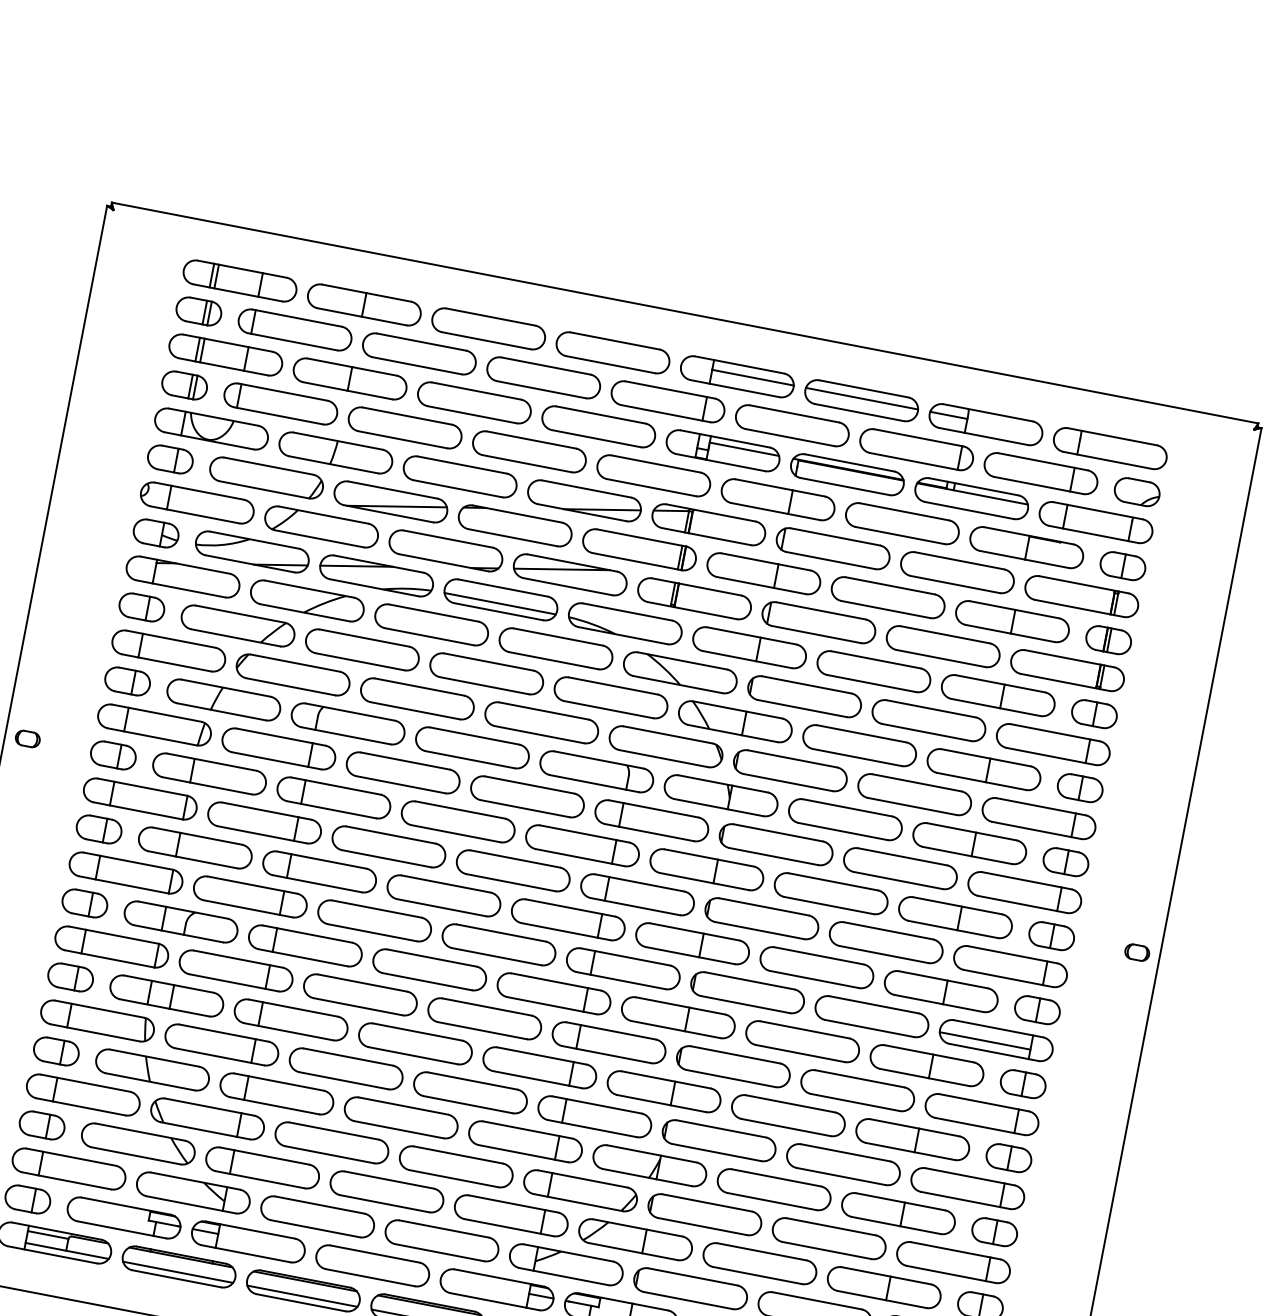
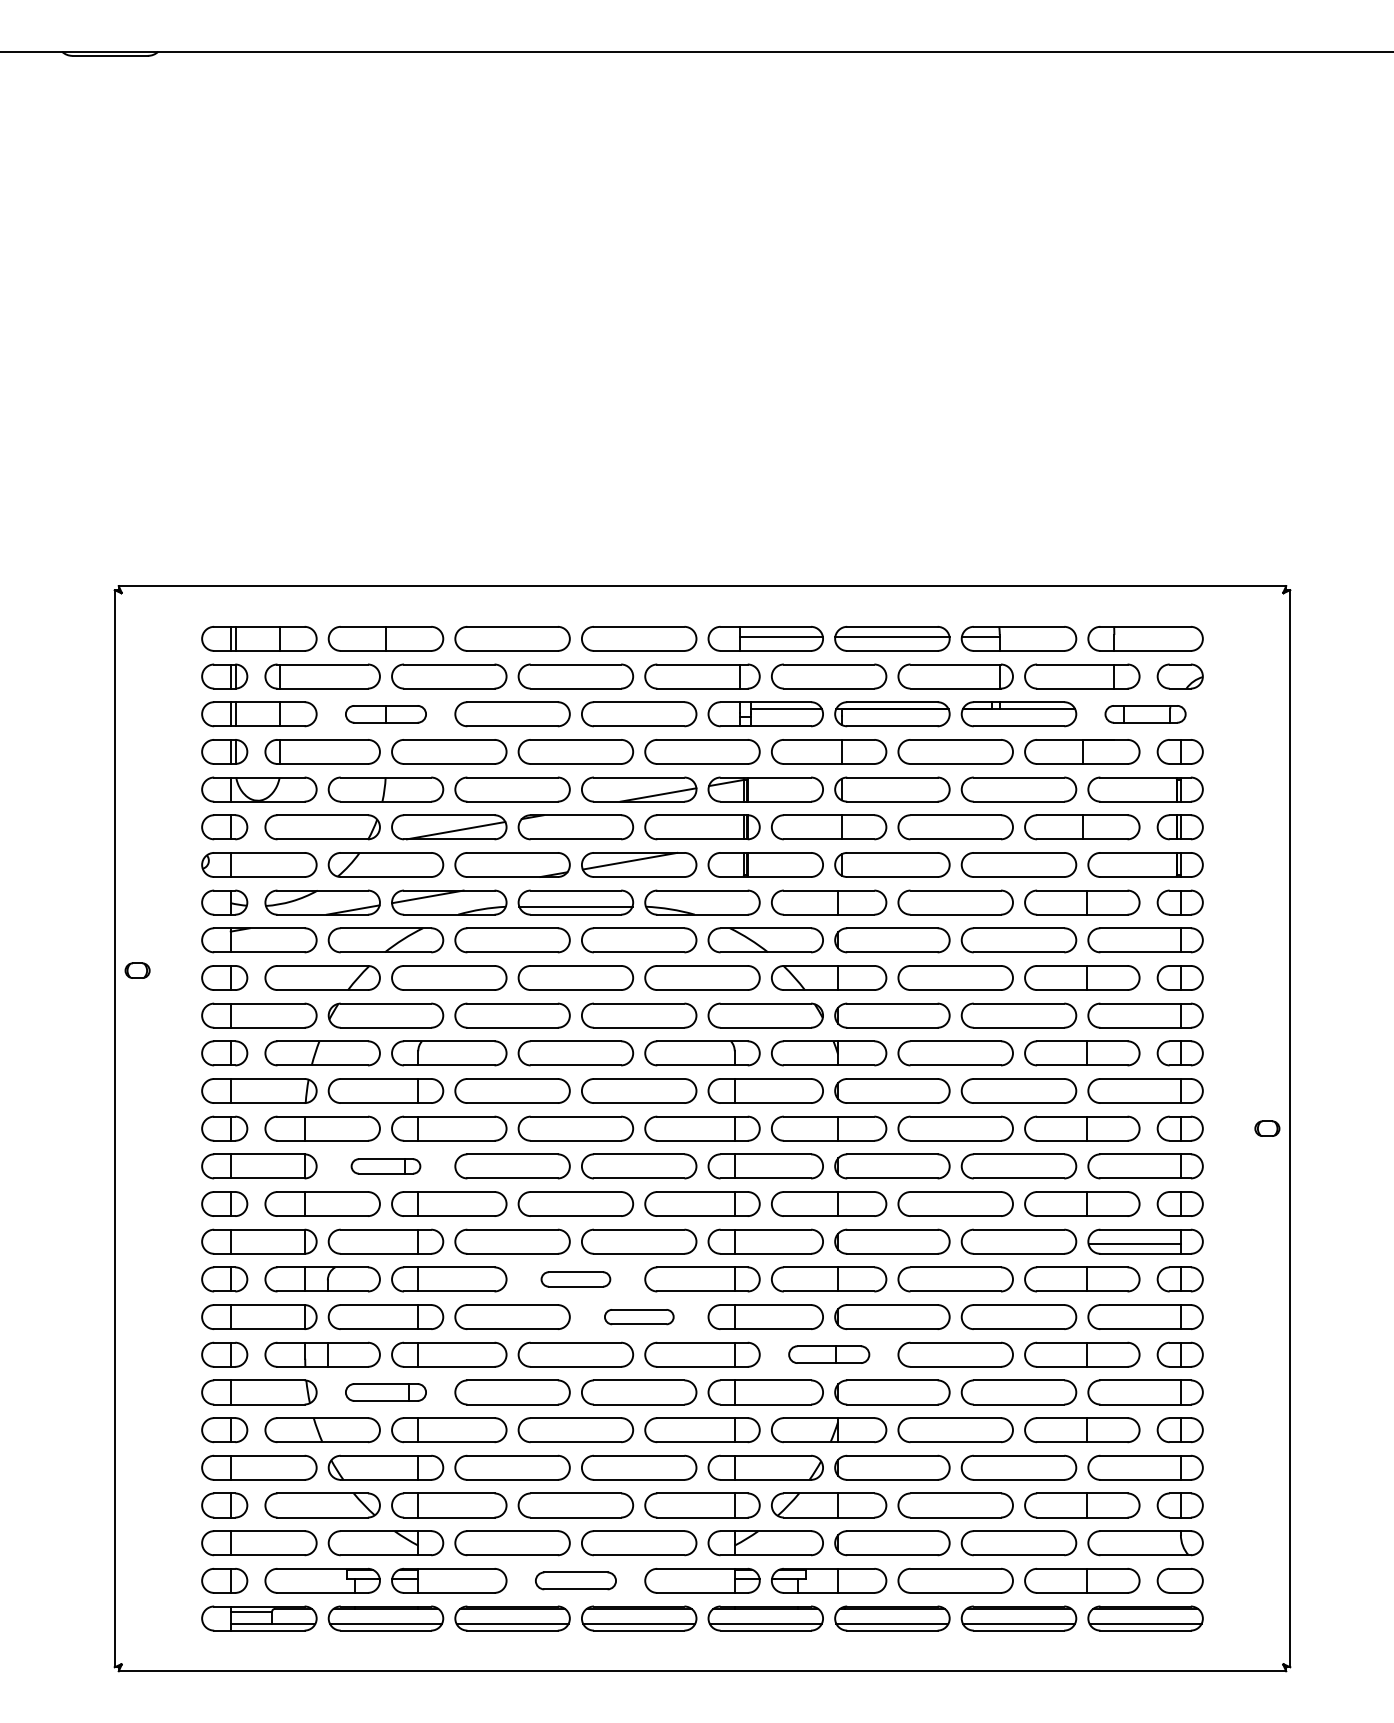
part: (349, 379) -> (385, 714), size x0.7
part: (1095, 522) -> (1145, 714), size x0.7
part: (27, 738) -> (137, 970), moved
part: (264, 822) -> (385, 1166), size x0.6
part: (429, 969) -> (575, 1279), size x0.6
part: (485, 1018) -> (639, 1316), size x0.6
part: (221, 1044) -> (385, 1392), size x0.7
part: (664, 1091) -> (829, 1354), size x0.7
part: (372, 1265) -> (575, 1580), size x0.7

